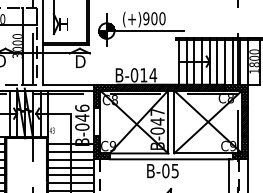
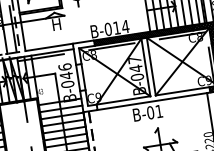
text: (80, 61) -> (56, 24), D -> H
hatch: (105, 95) -> (84, 52), removed
hatch: (101, 147) -> (88, 100), removed
text: (174, 171) -> (158, 111), B-05 -> B-01

